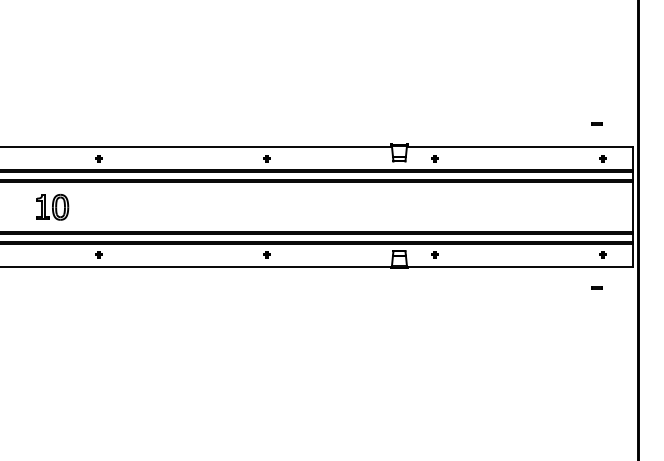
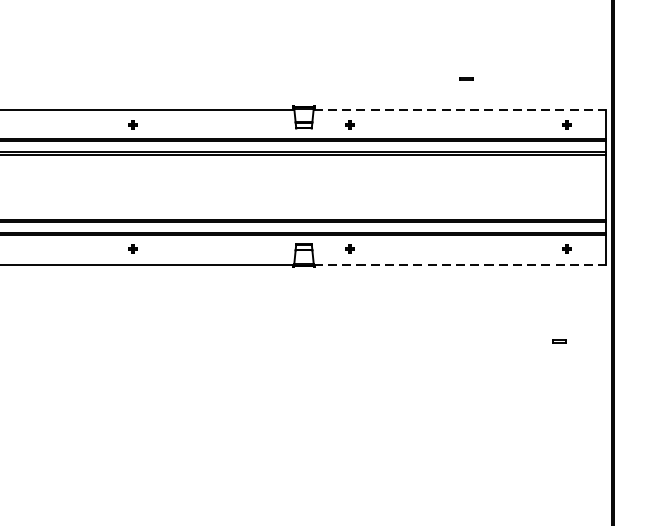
part: (596, 123) -> (465, 78), moved
line: (520, 146) -> (460, 109), solid -> dashed
line: (520, 266) -> (460, 264), solid -> dashed
part: (596, 287) -> (558, 340), moved

